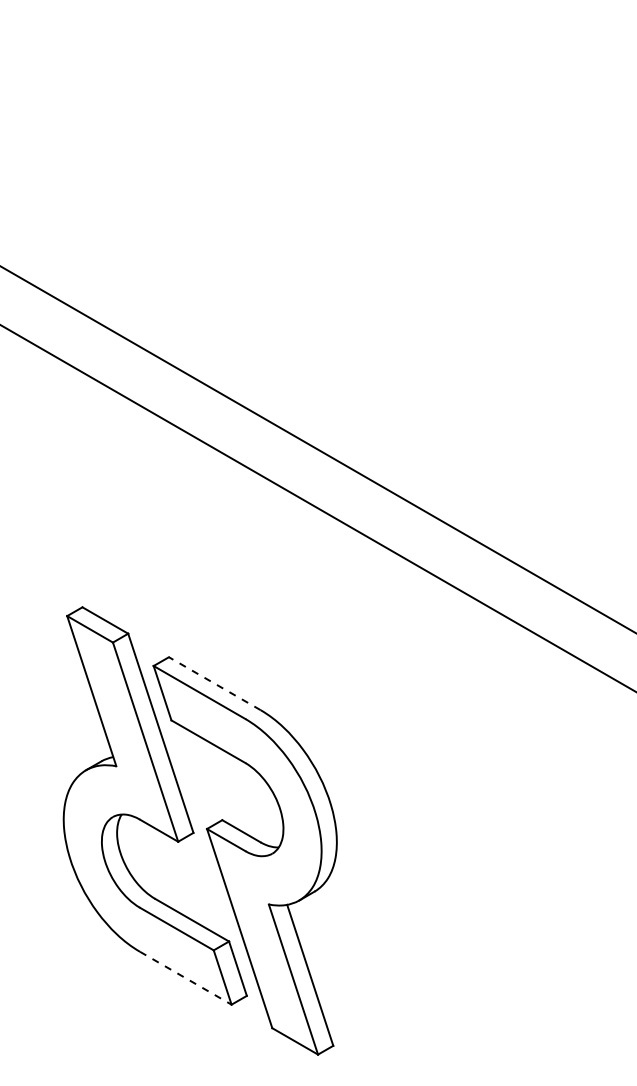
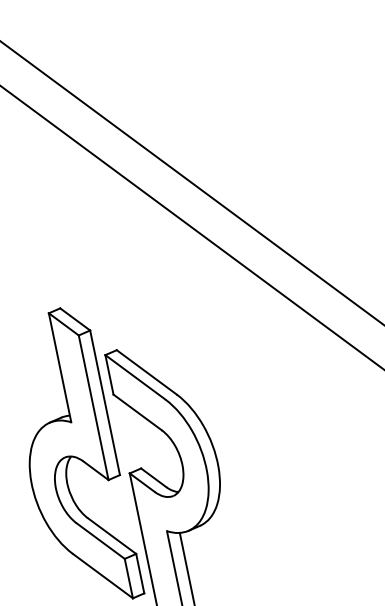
line: (214, 683) -> (146, 372), dashed -> solid
line: (185, 978) -> (102, 576), dashed -> solid

